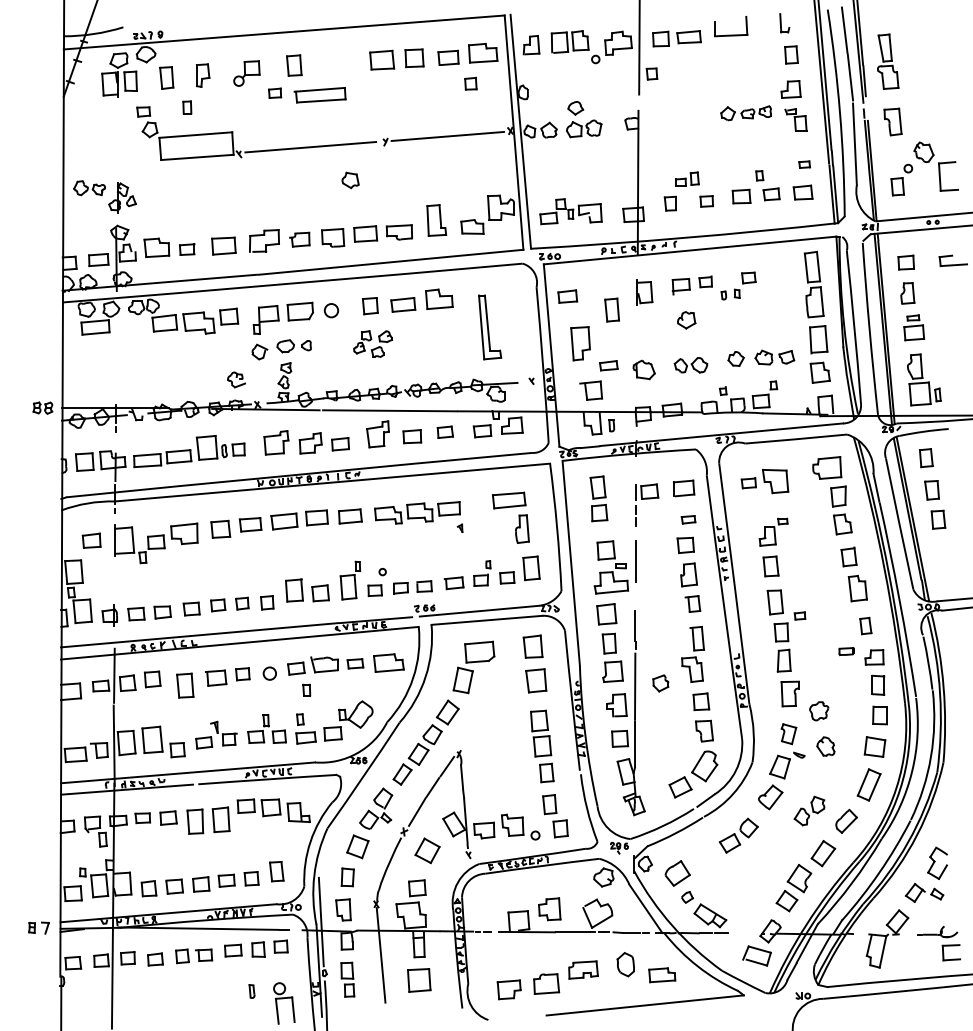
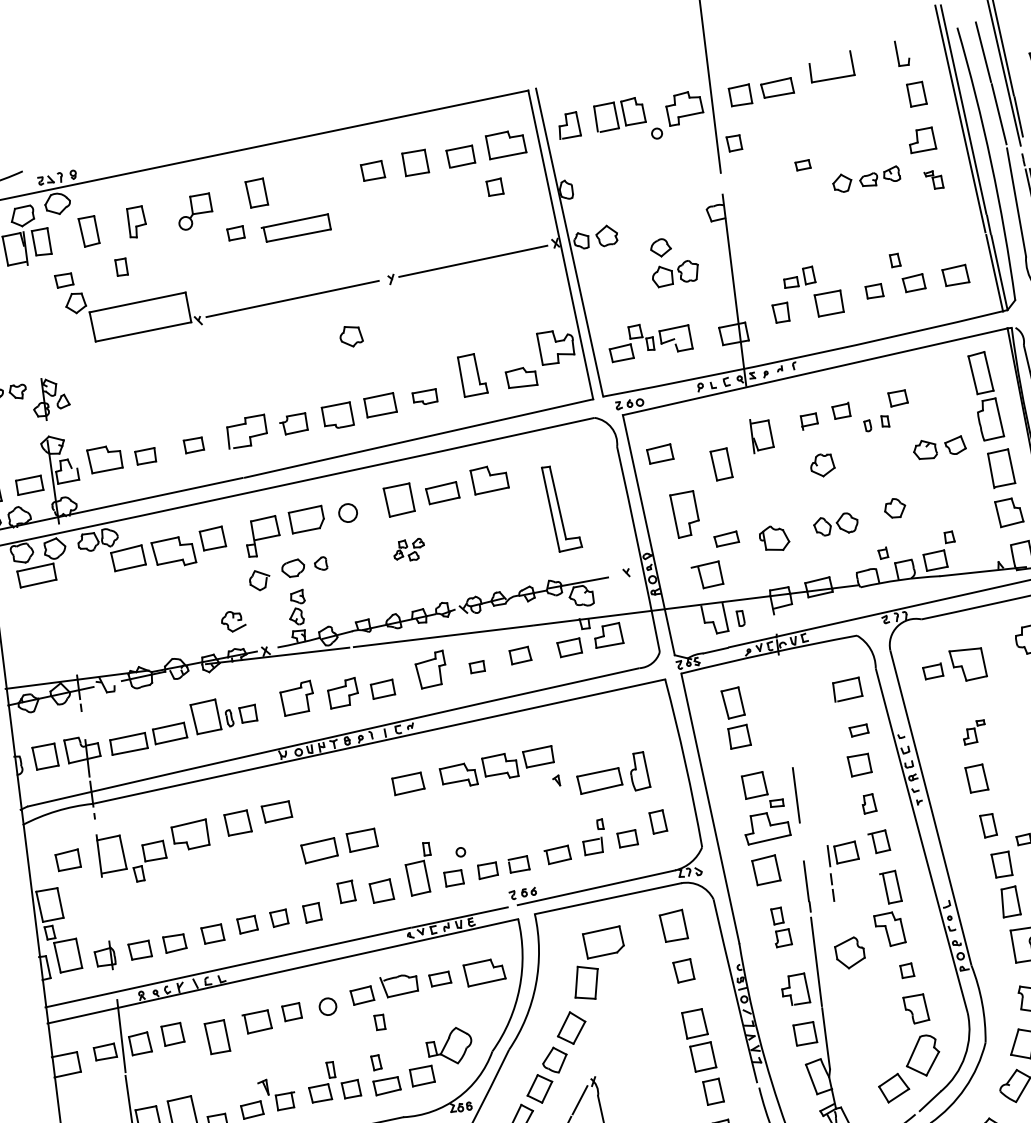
part: (382, 59) -> (373, 170), size x0.7
part: (584, 119) -> (674, 261), moved
part: (795, 119) -> (933, 179), size x0.6
part: (804, 164) -> (802, 165), moved
part: (741, 196) -> (874, 291), size x0.7
part: (706, 201) -> (828, 303), size x1.6
part: (398, 232) -> (423, 397), size x0.7
part: (223, 245) -> (193, 444), size x0.6
part: (680, 286) -> (808, 421), size x0.7
part: (369, 306) -> (398, 501), size x1.4
part: (372, 343) -> (408, 549), size x0.6
part: (774, 357) -> (939, 447), moved
part: (412, 436) -> (477, 666), size x0.6
part: (508, 500) -> (598, 781), moved
part: (647, 504) -> (845, 869), moved
part: (299, 519) -> (339, 845), moved
part: (773, 531) -> (974, 731), size x0.6
part: (531, 568) -> (658, 822), size x0.7
part: (688, 574) -> (868, 803), size x0.6
part: (294, 590) -> (346, 891), size x0.7
part: (774, 602) -> (987, 825), size x0.7
part: (612, 657) -> (781, 926), size x0.6
part: (536, 680) -> (684, 970), size x0.7
part: (660, 683) -> (849, 953), size x1.4
part: (701, 701) -> (907, 970), size x0.6

